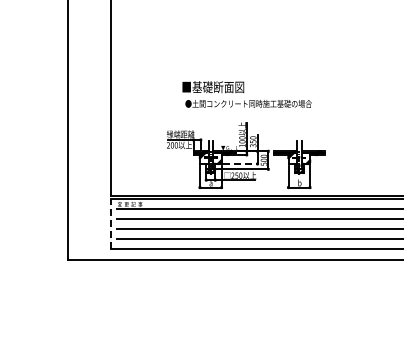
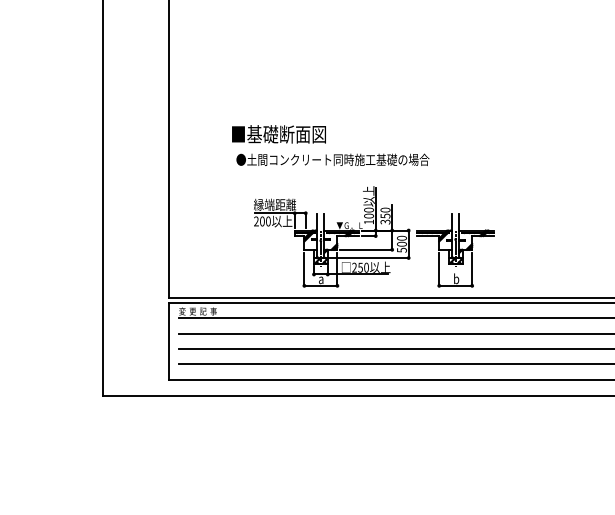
text: (246, 94) -> (329, 145), moved
line: (241, 163) -> (367, 249), dashed -> solid
line: (111, 223) -> (169, 340), dashed -> solid

